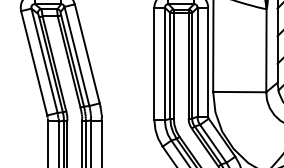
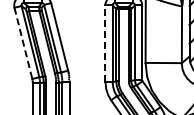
line: (34, 63) -> (23, 43), solid -> dashed
line: (154, 63) -> (105, 43), solid -> dashed

